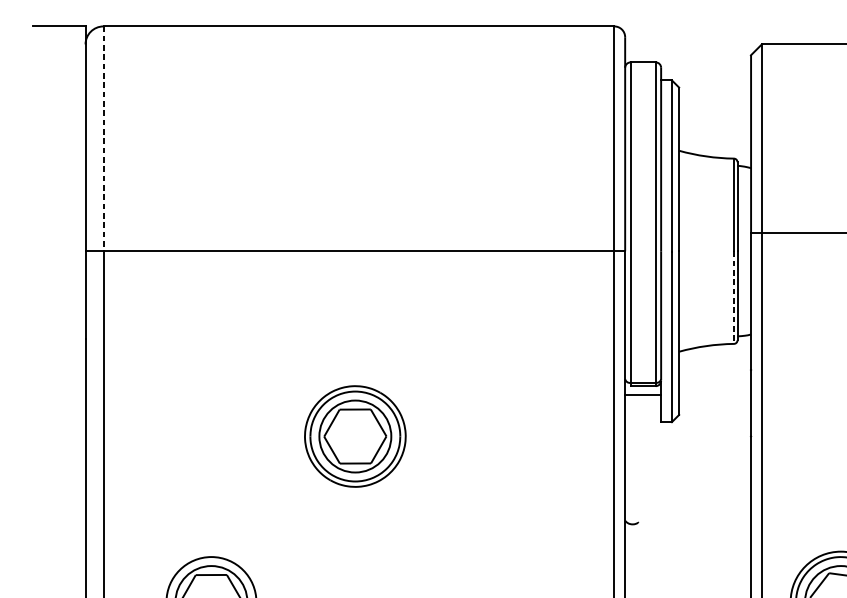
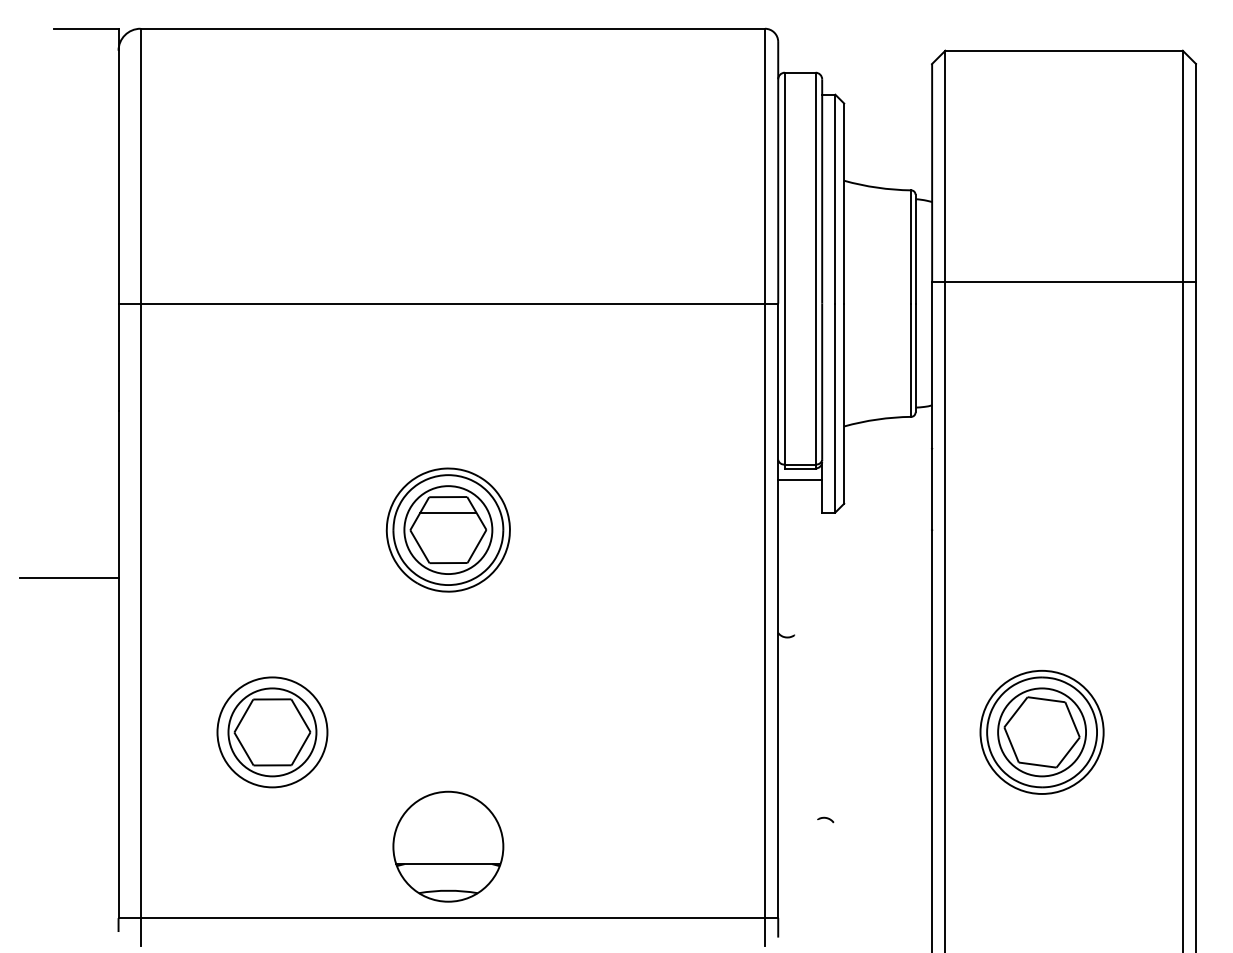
line: (103, 139) -> (140, 166), dashed -> solid
line: (734, 297) -> (911, 360), dashed -> solid
line: (355, 422) -> (448, 512), added
line: (44, 476) -> (68, 578), added

